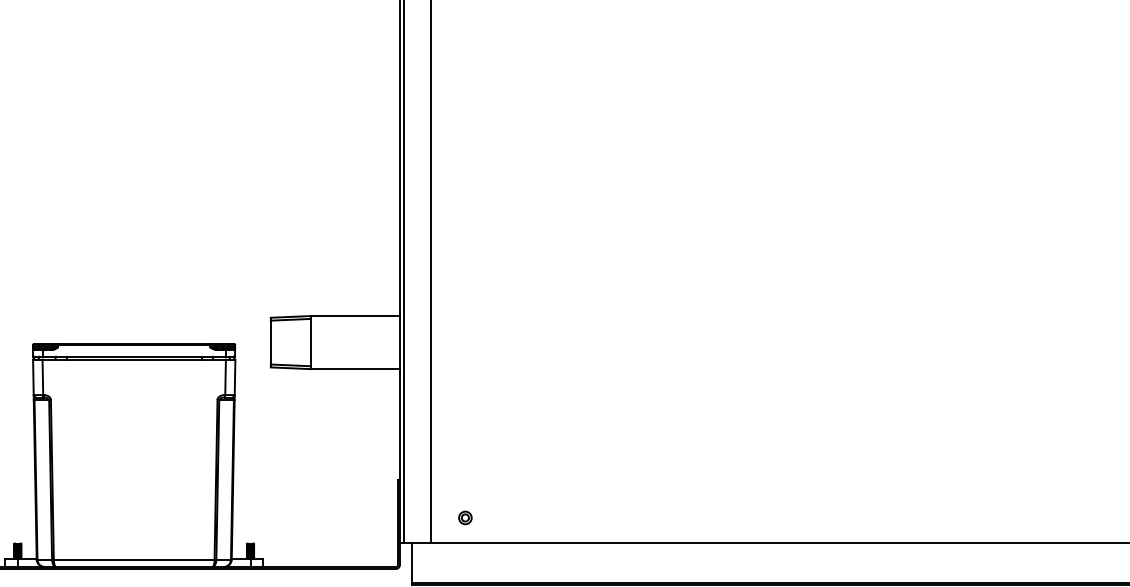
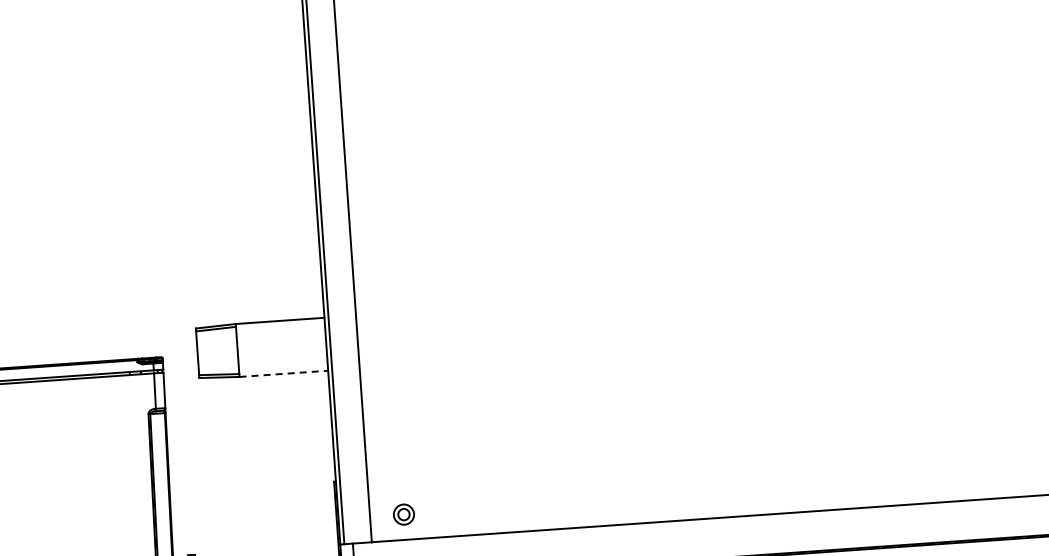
line: (355, 369) -> (284, 374), solid -> dashed
part: (465, 517) -> (404, 514), size x1.6

